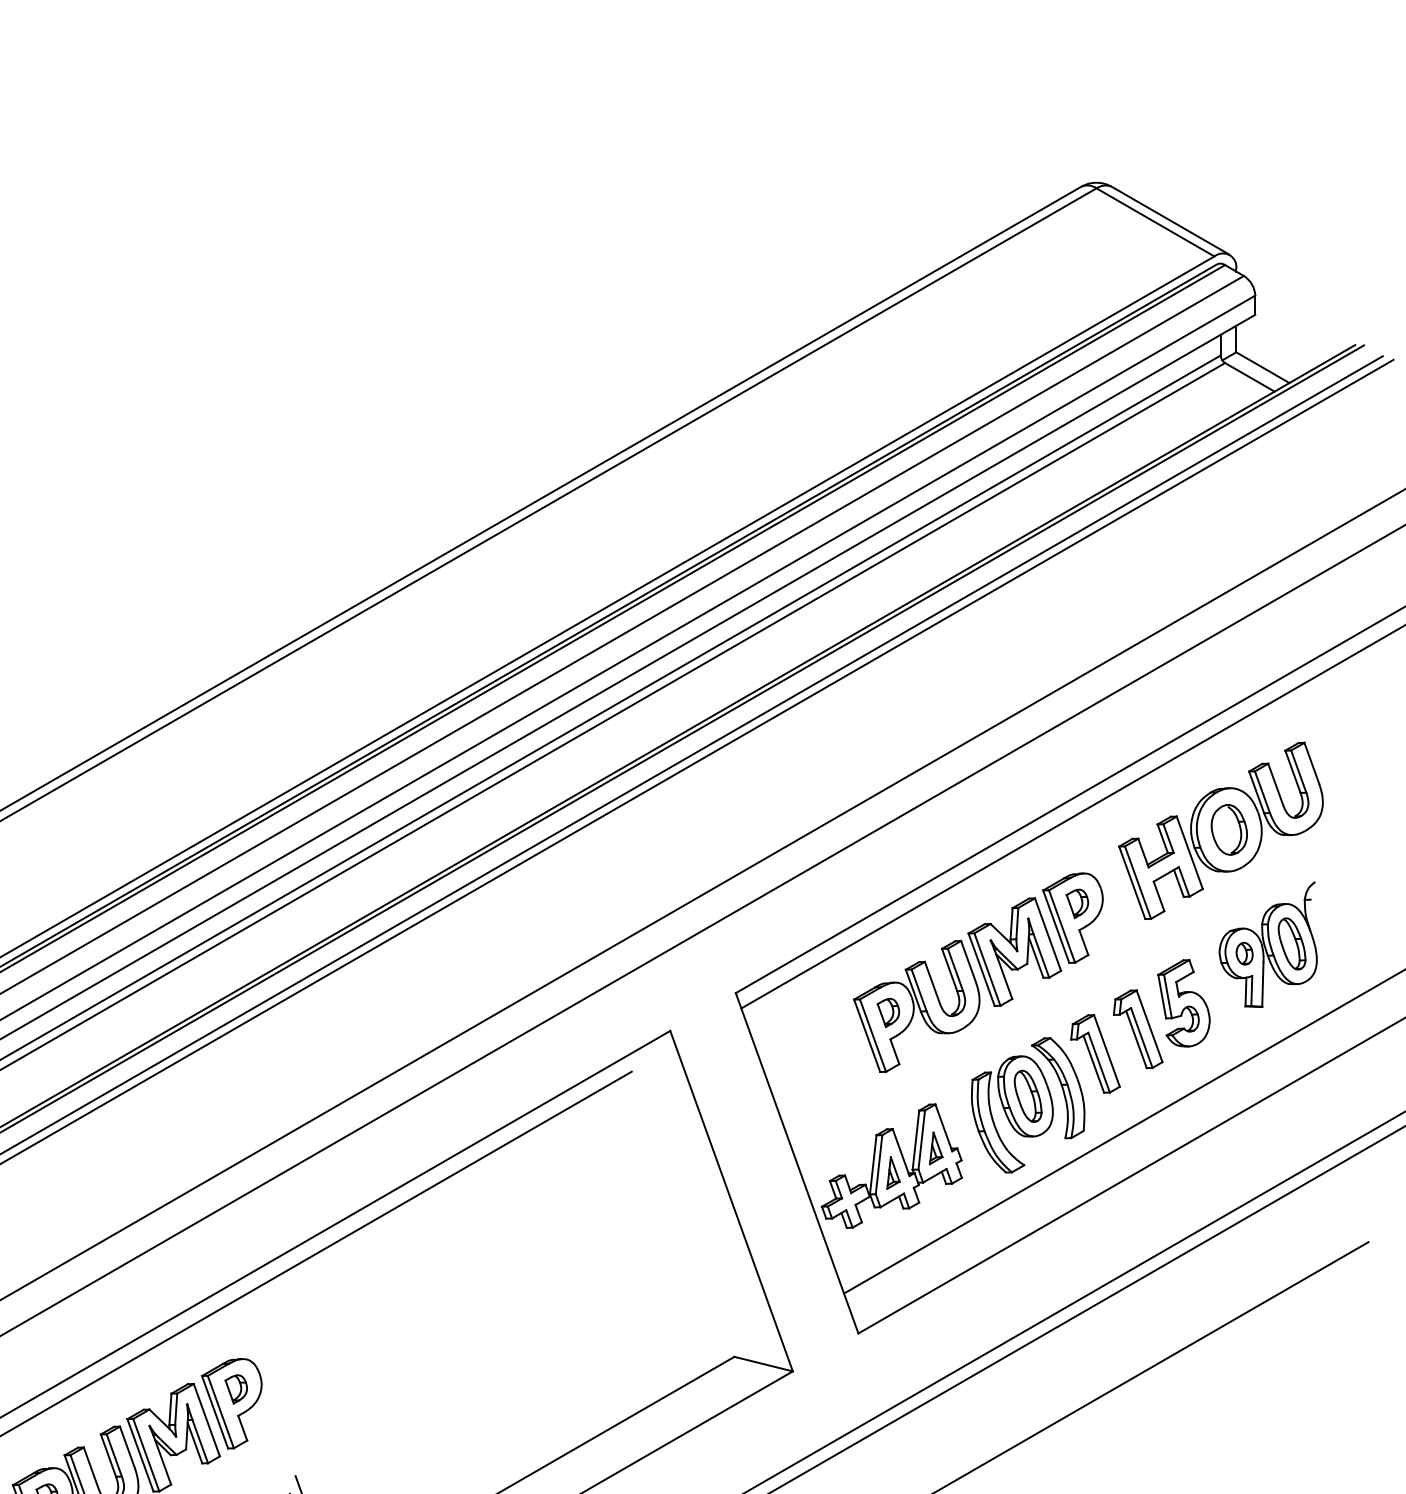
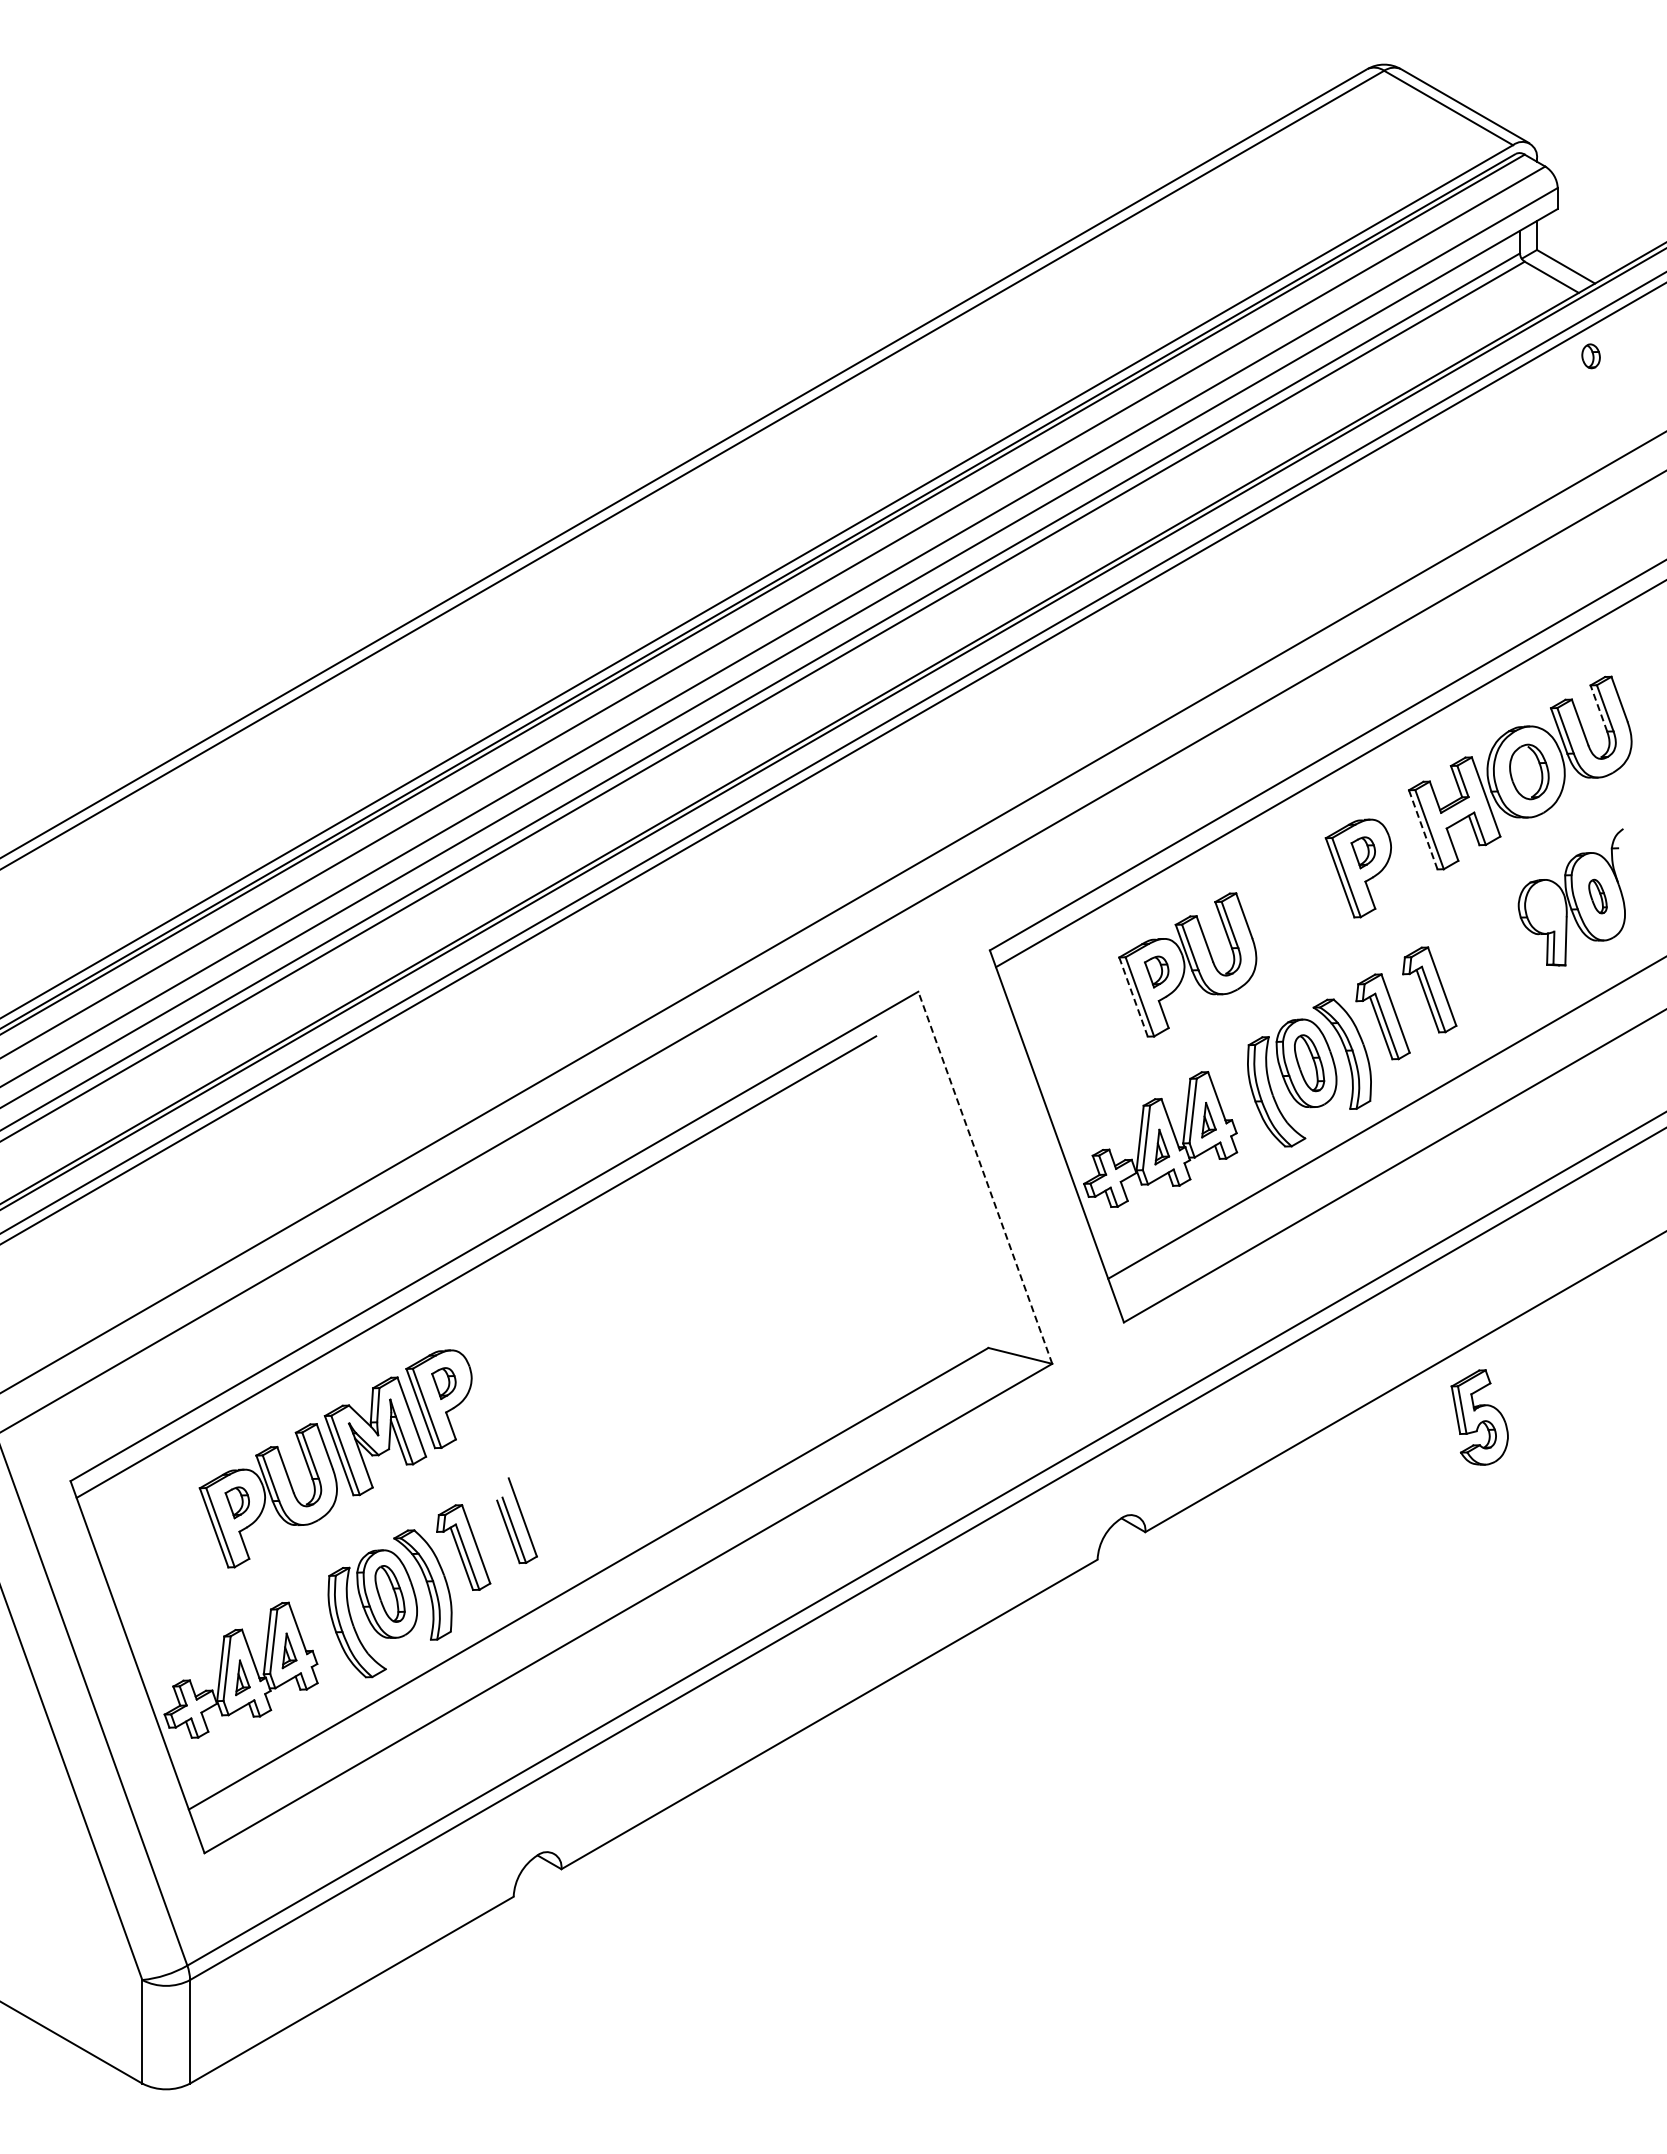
line: (1292, 771) -> (1598, 708), solid -> dashed
line: (1132, 882) -> (1423, 829), solid -> dashed
part: (1291, 943) -> (1597, 896), size x0.6
part: (1014, 952) -> (1294, 905), removed
part: (1244, 953) -> (1590, 356), moved
part: (1183, 1003) -> (1479, 1417), moved
line: (867, 1035) -> (1133, 996), solid -> dashed
line: (731, 1200) -> (985, 1177), solid -> dashed

